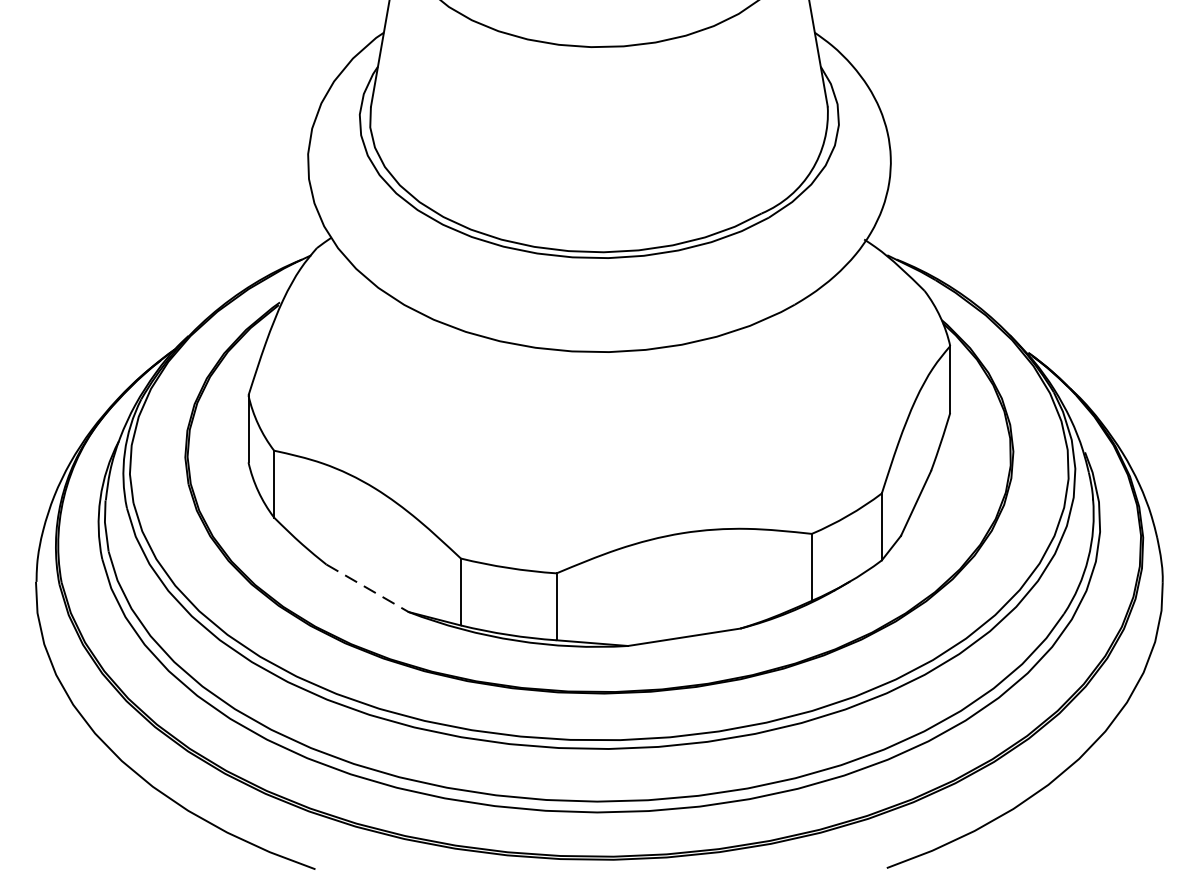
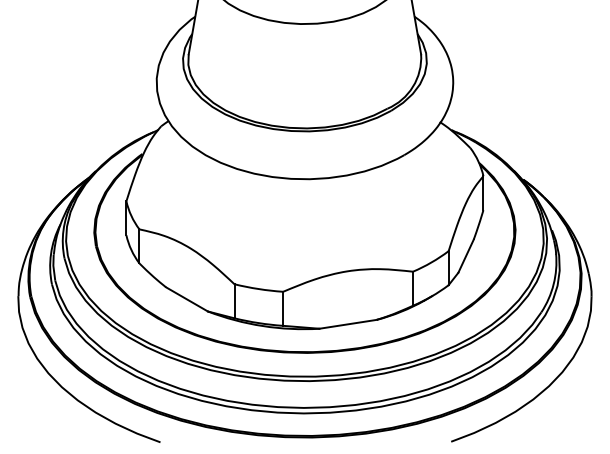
line: (368, 588) -> (187, 299), dashed -> solid

